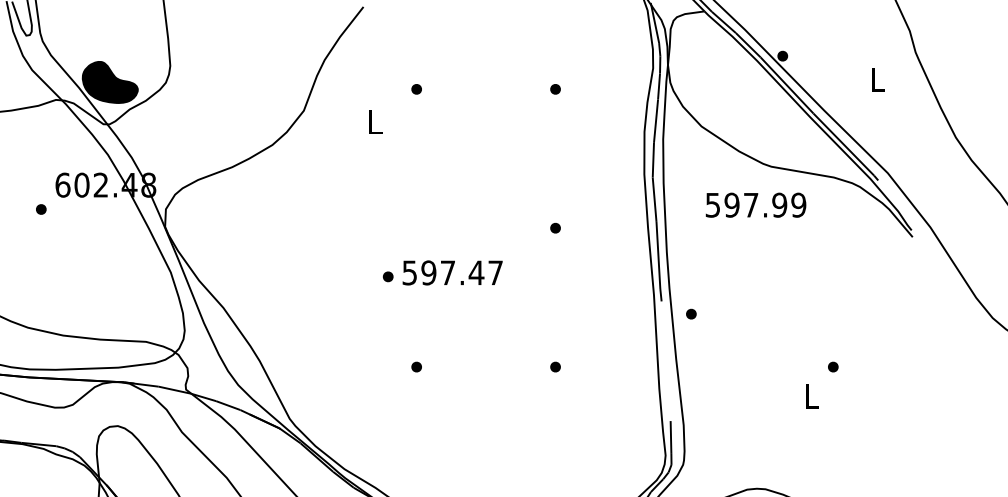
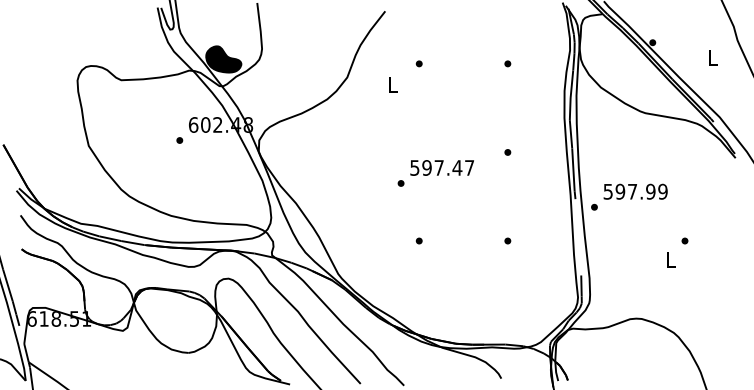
text: (755, 204) -> (635, 191), moved
text: (451, 272) -> (441, 167), moved

